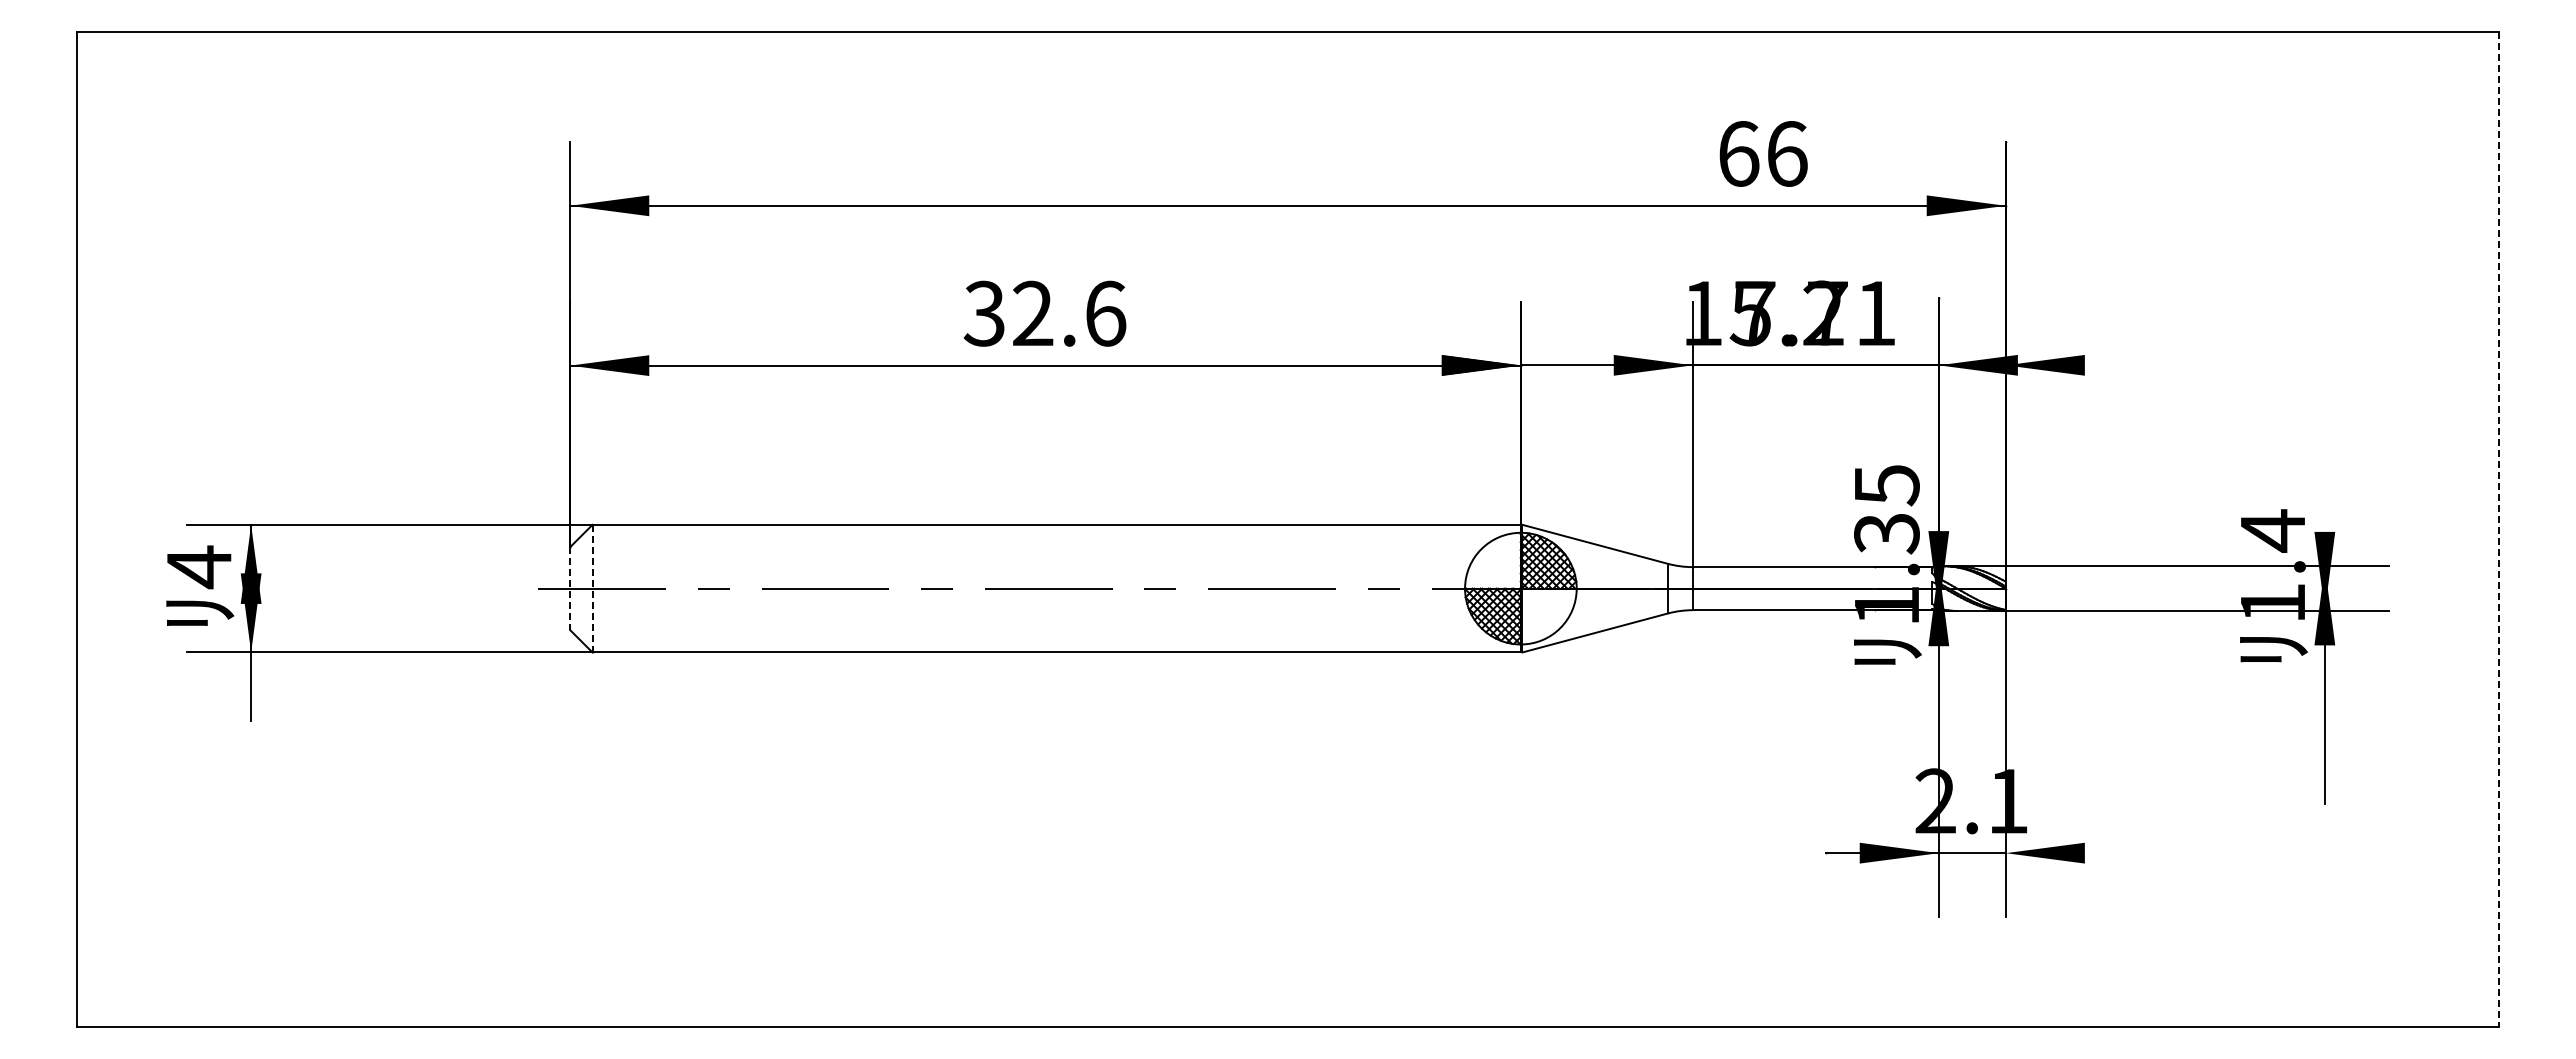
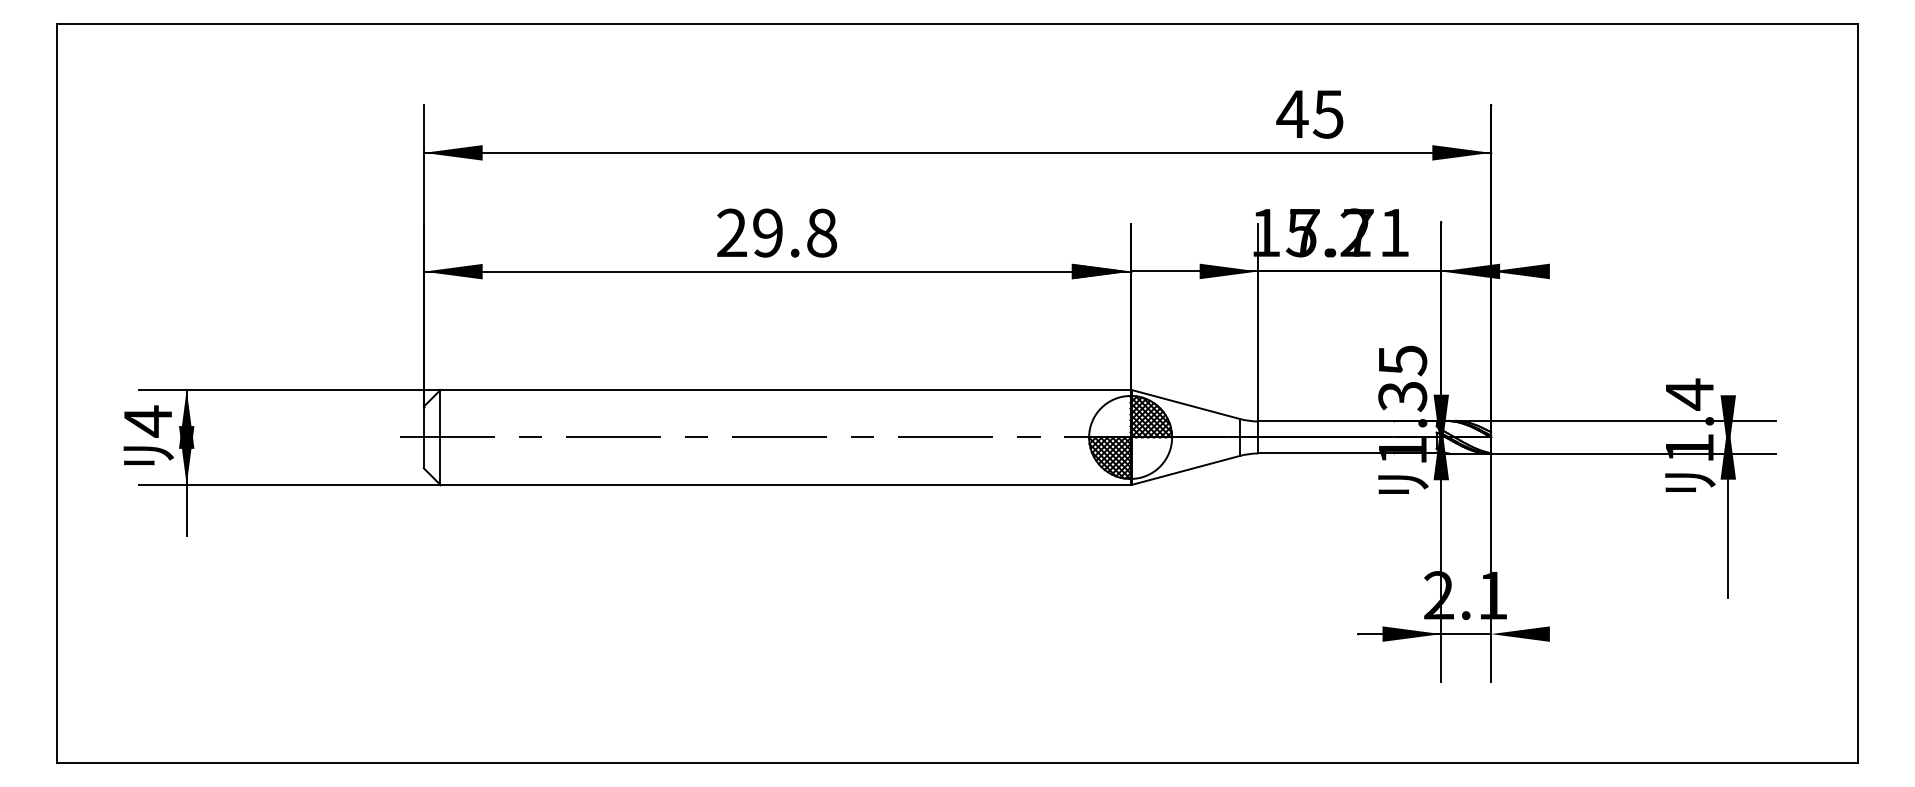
text: (1761, 153) -> (1309, 113), 66 -> 45
text: (1044, 313) -> (776, 232), 32.6 -> 29.8
line: (2498, 529) -> (1857, 393), dashed -> solid
line: (592, 588) -> (440, 437), dashed -> solid
line: (570, 589) -> (424, 438), dashed -> solid

